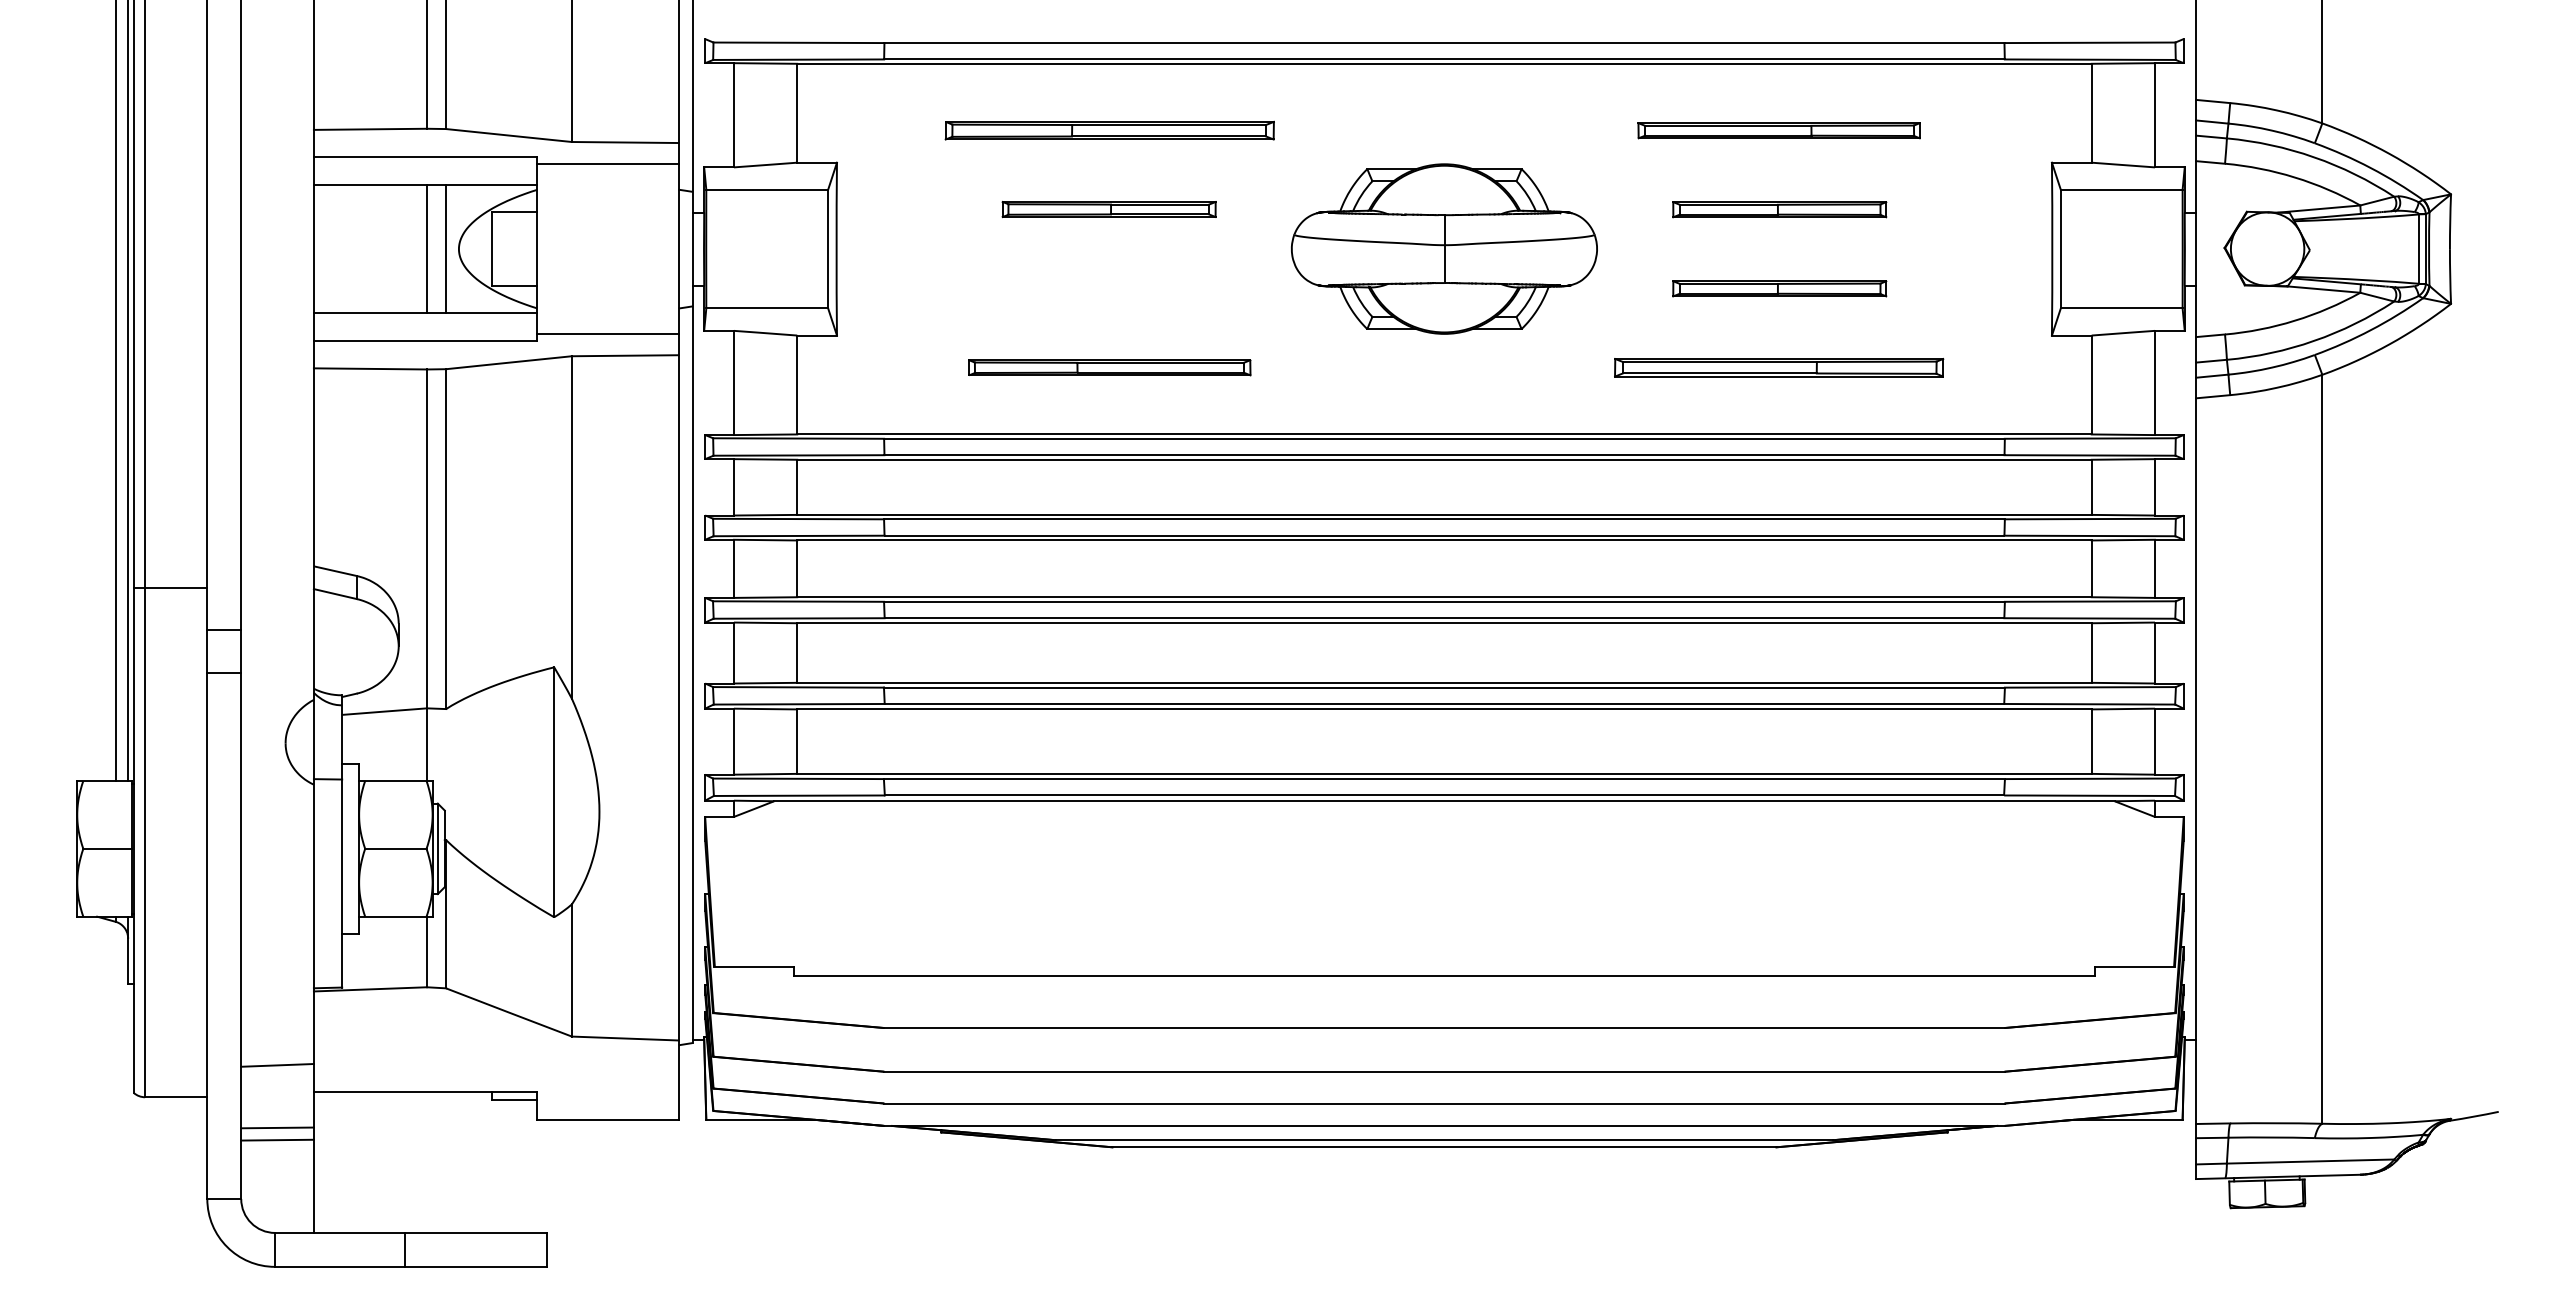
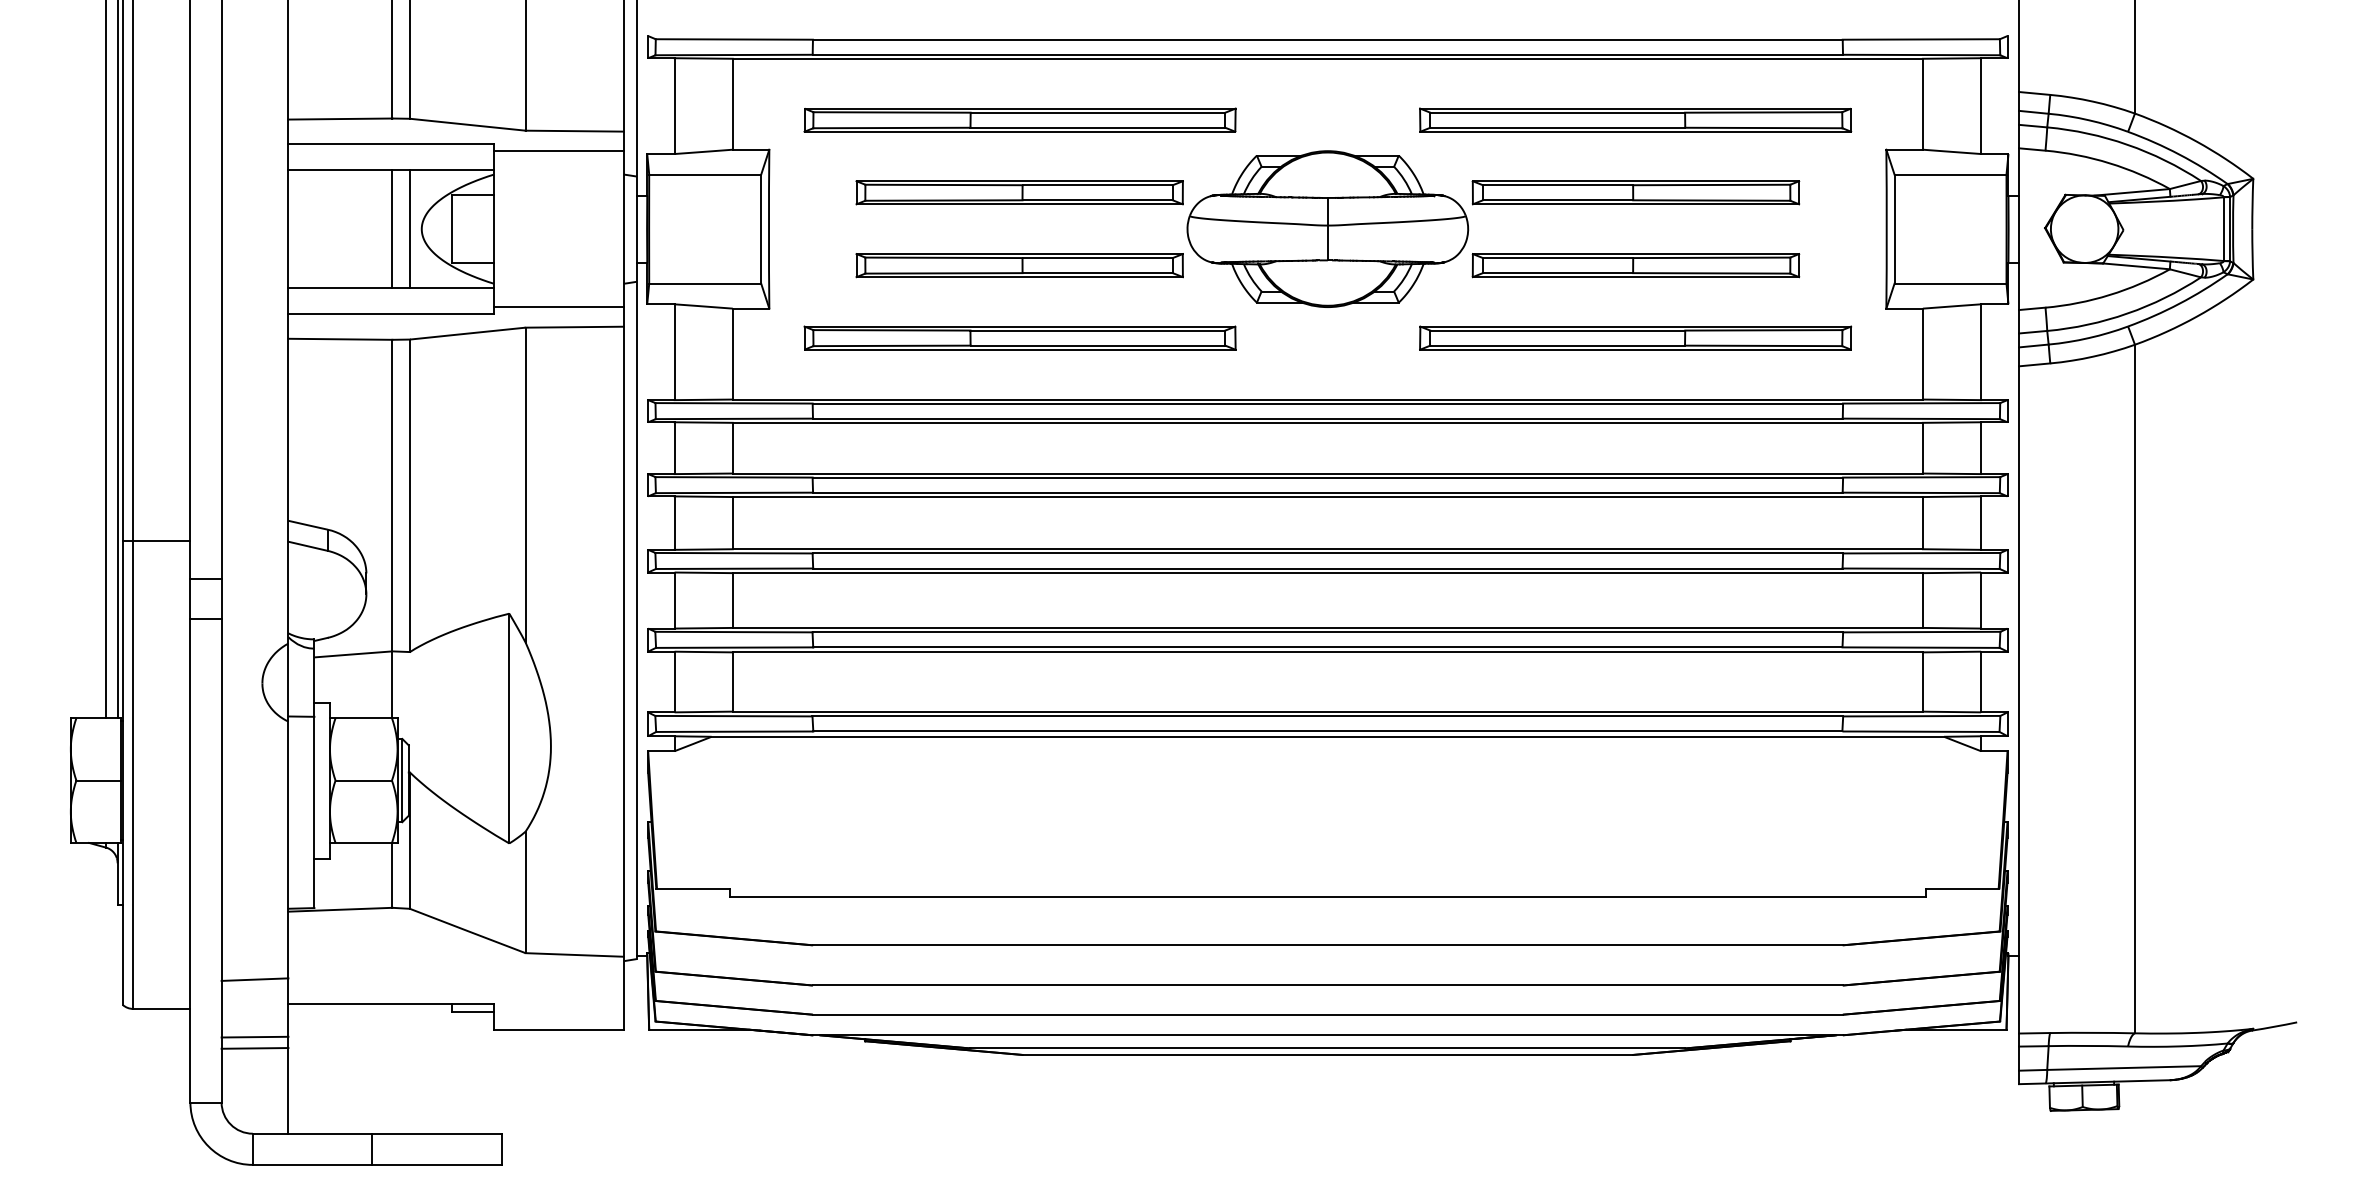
part: (1109, 130) -> (1019, 120), size x1.43
part: (1778, 130) -> (1634, 120), size x1.67
part: (1108, 209) -> (1018, 192), size x1.67
part: (1779, 209) -> (1635, 192), size x1.67
part: (1108, 288) -> (1018, 265), added
part: (1779, 288) -> (1635, 265), size x1.67
part: (1109, 367) -> (1019, 338), size x1.67
part: (1778, 367) -> (1634, 338), size x1.43

